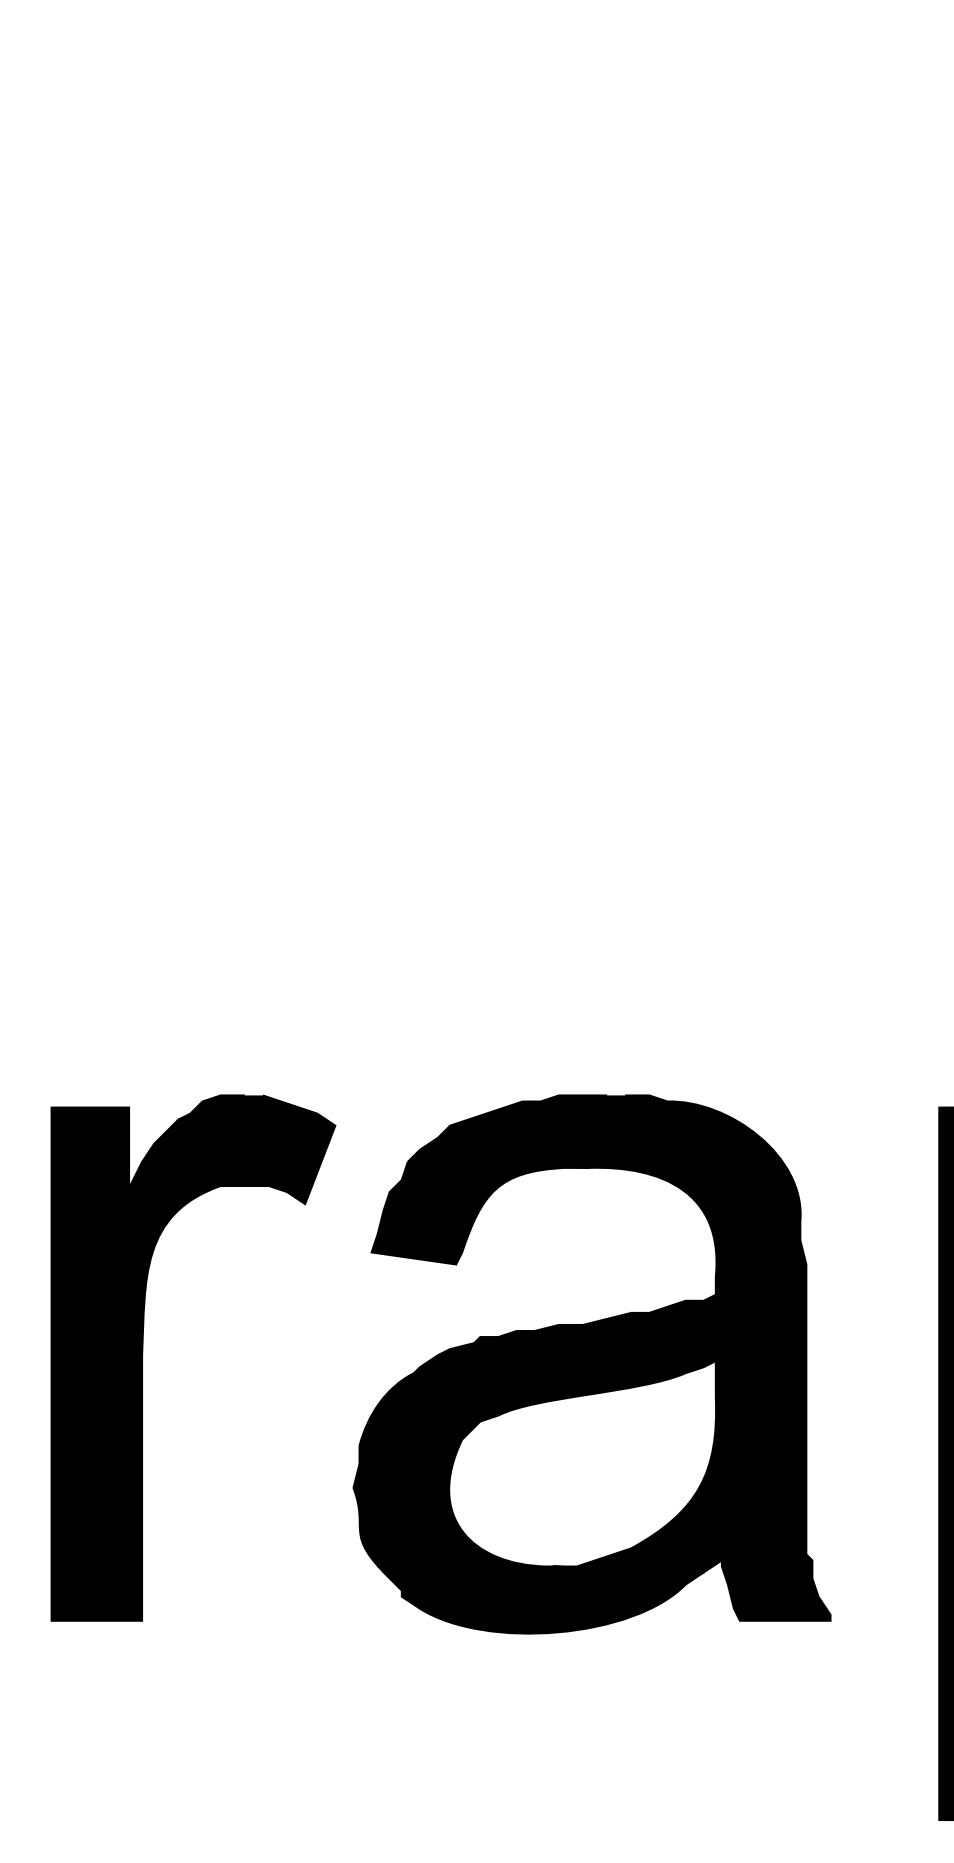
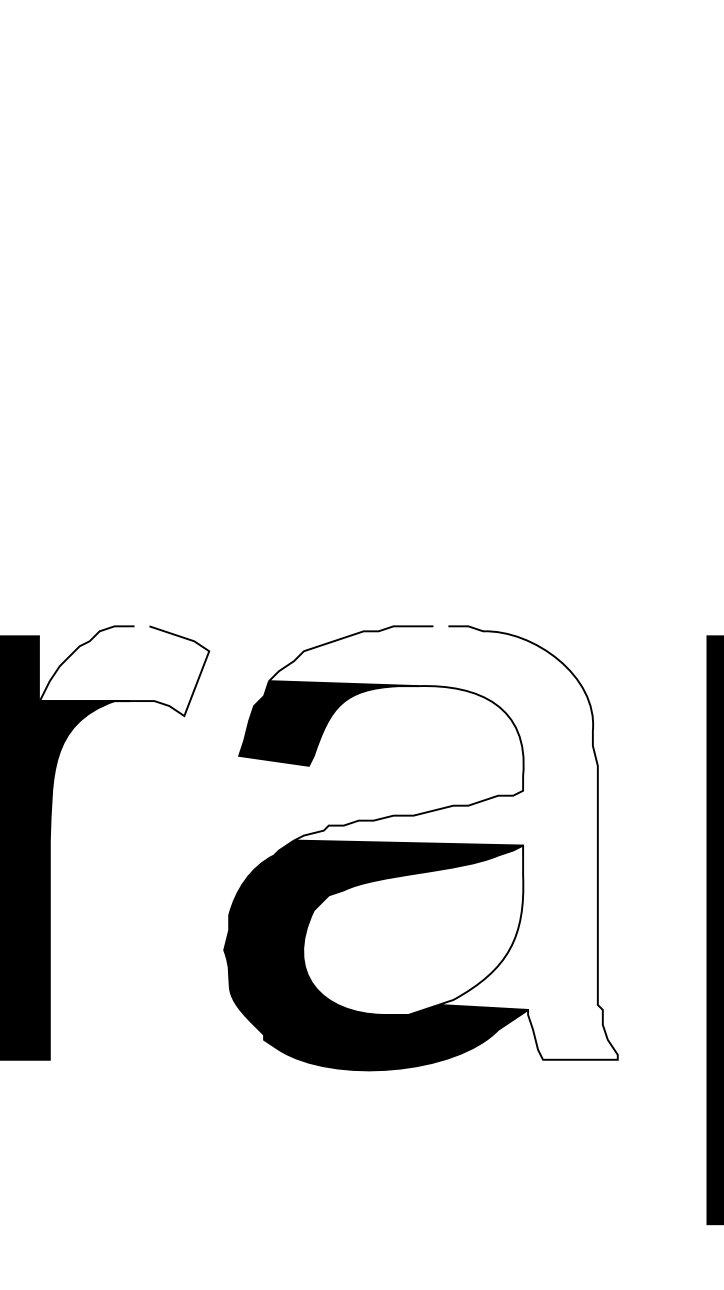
fill: (232, 1149) -> (124, 670), removed
fill: (618, 1357) -> (442, 842), removed

